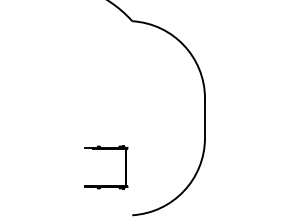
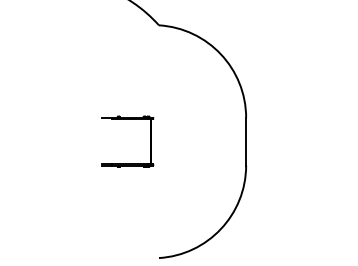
part: (106, 148) -> (127, 119), moved

